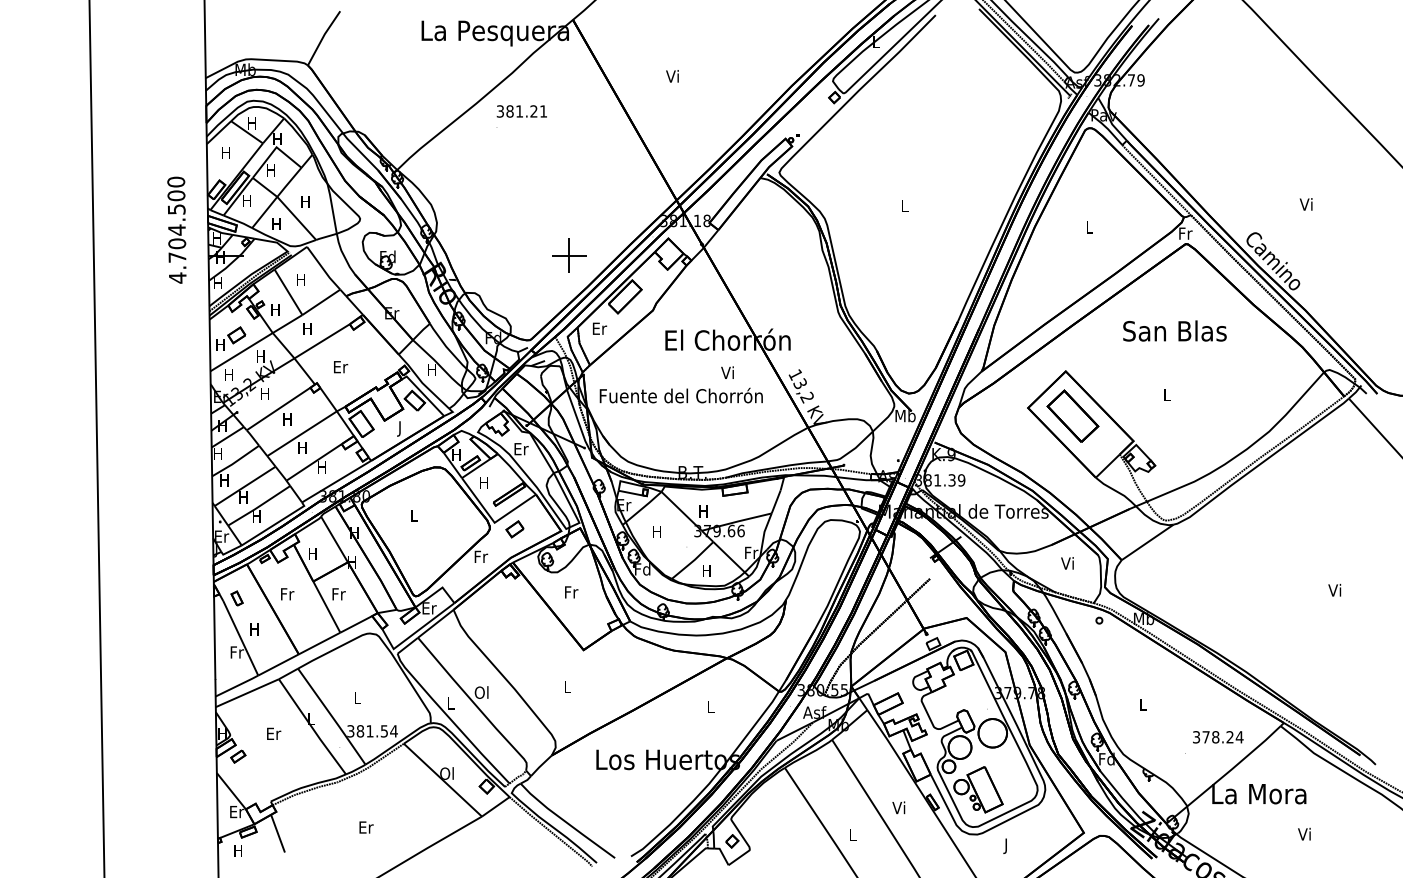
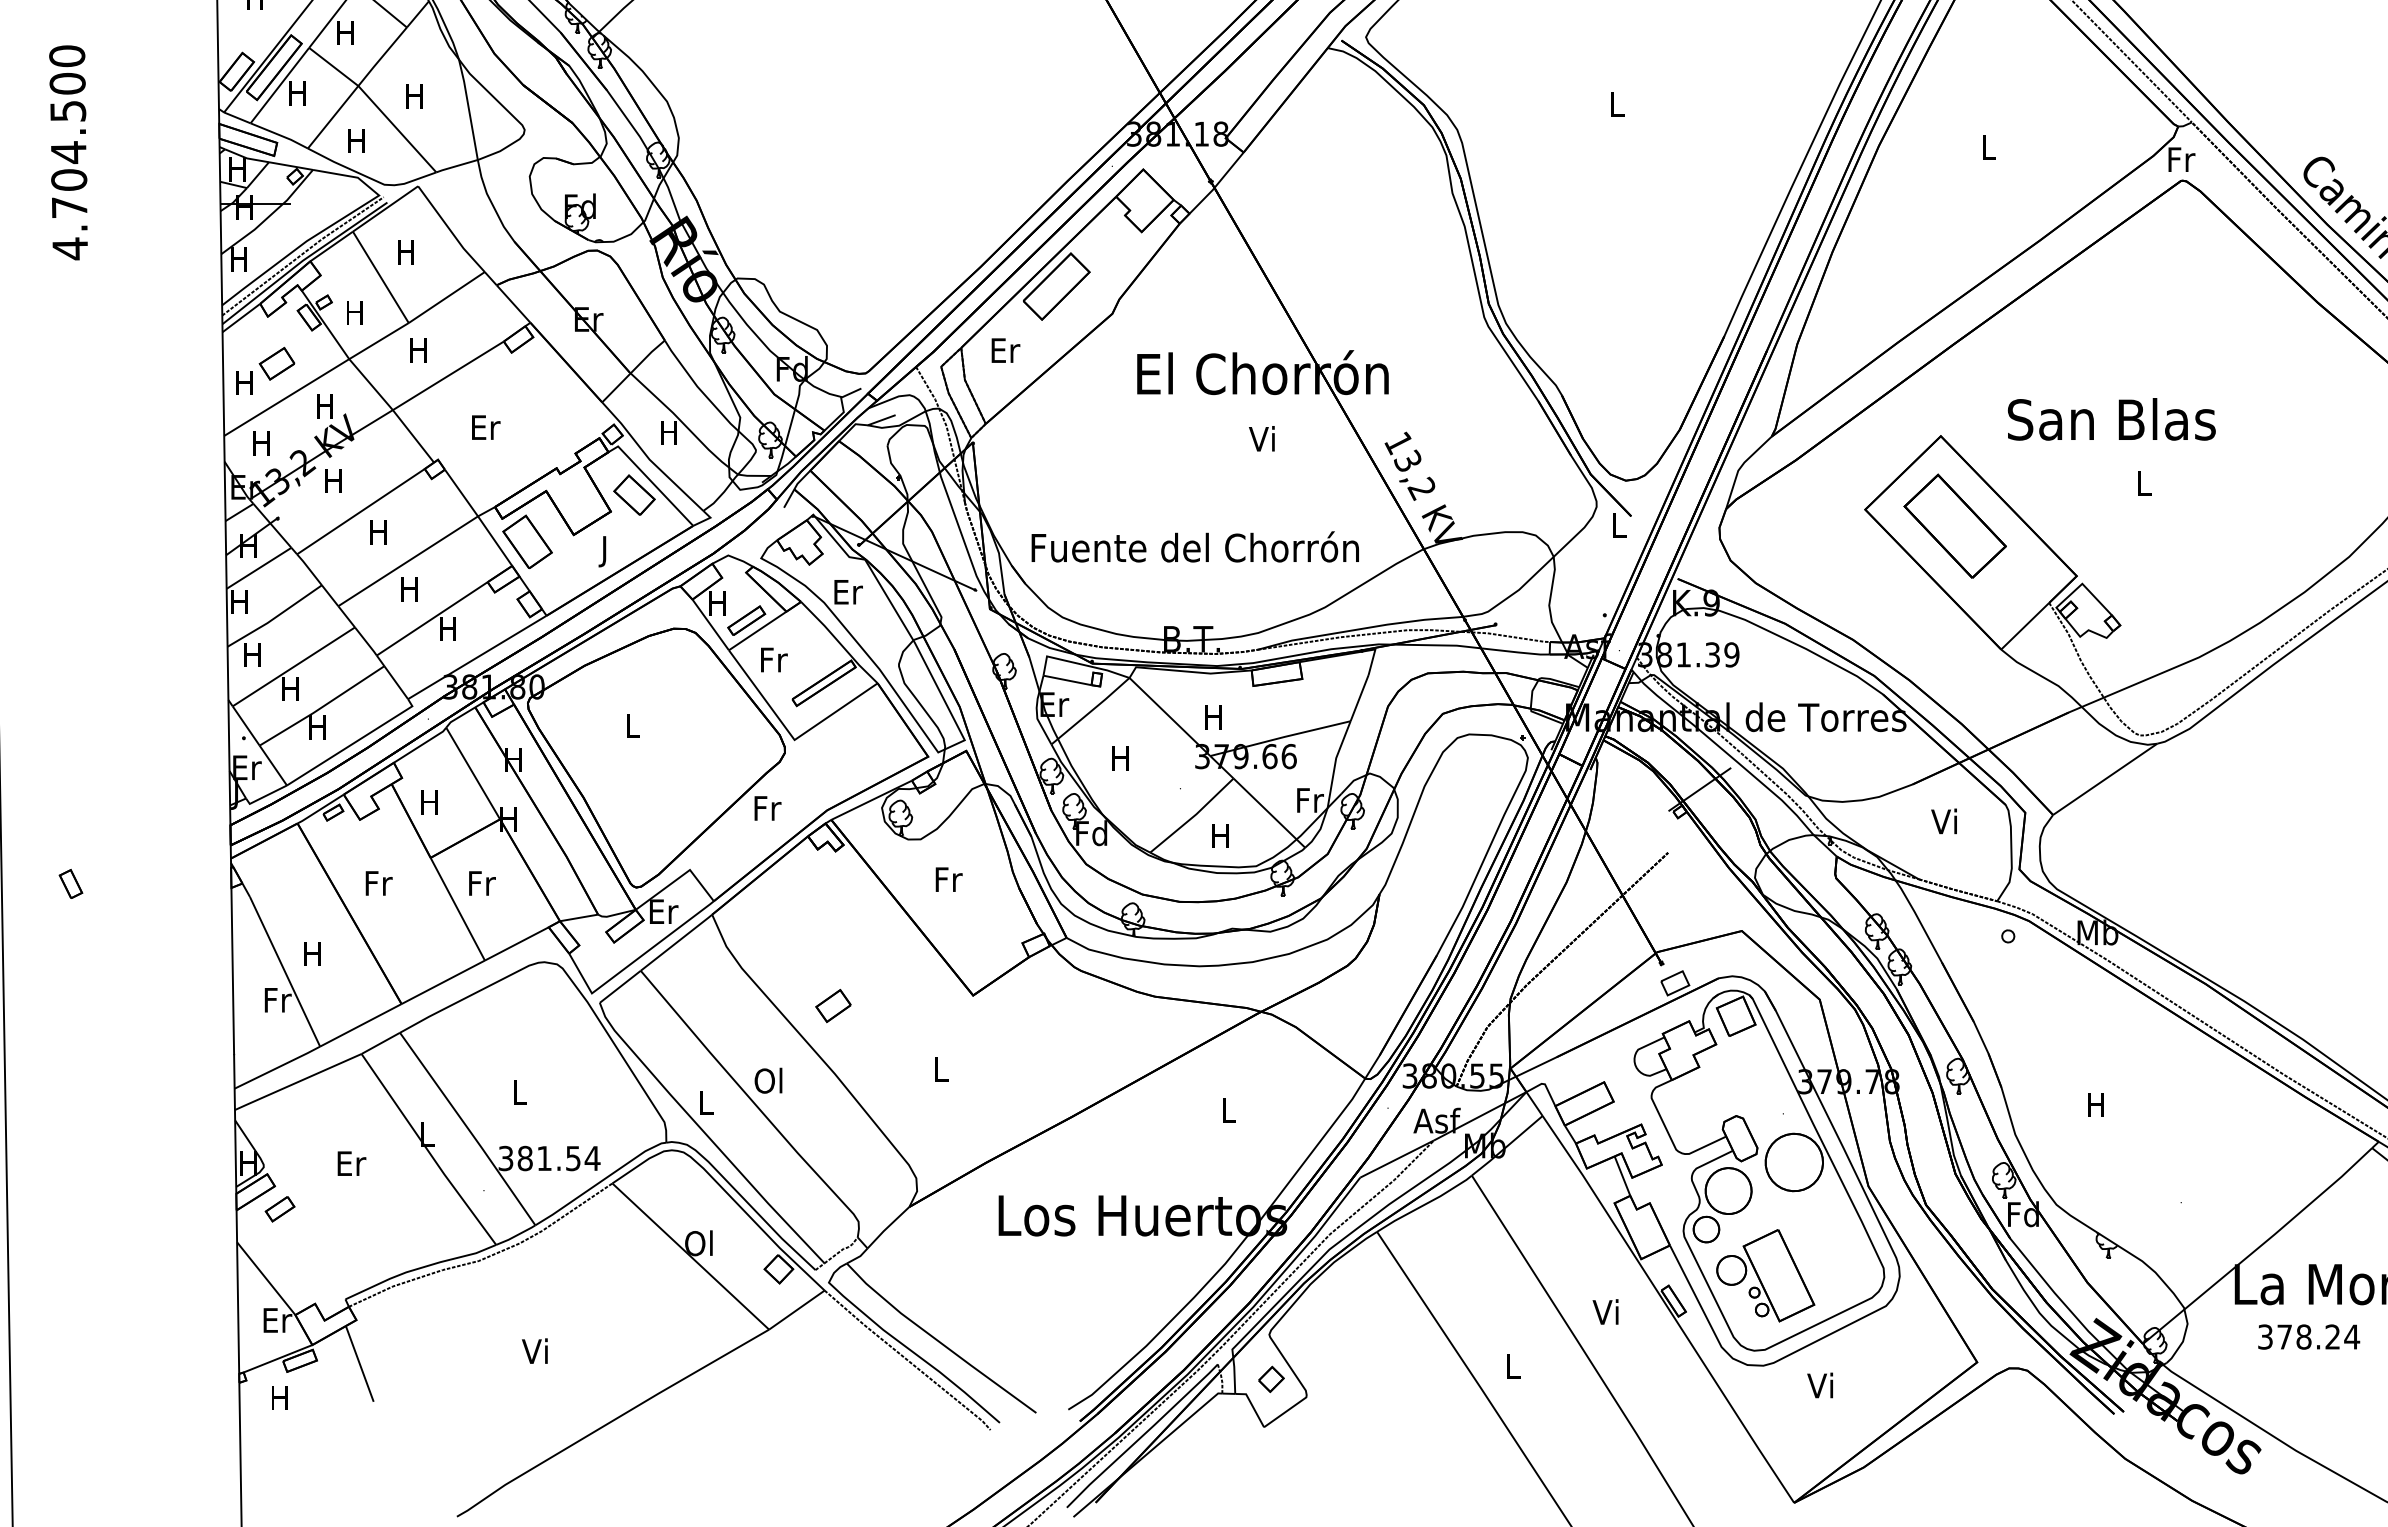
text: (176, 229) -> (67, 151), moved
part: (569, 255) -> (944, 203), removed
text: (1174, 330) -> (2110, 418), moved
text: (680, 395) -> (1193, 546), moved
text: (905, 416) -> (1619, 526), Mb -> L
text: (484, 482) -> (774, 659), H -> Fr
part: (514, 529) -> (832, 1006), moved
part: (236, 598) -> (69, 883), moved
text: (1142, 704) -> (2094, 1104), L -> H
text: (1218, 737) -> (2309, 1337), moved
text: (365, 827) -> (535, 1351), Er -> Vi
text: (1005, 845) -> (1819, 1387), J -> Vi

